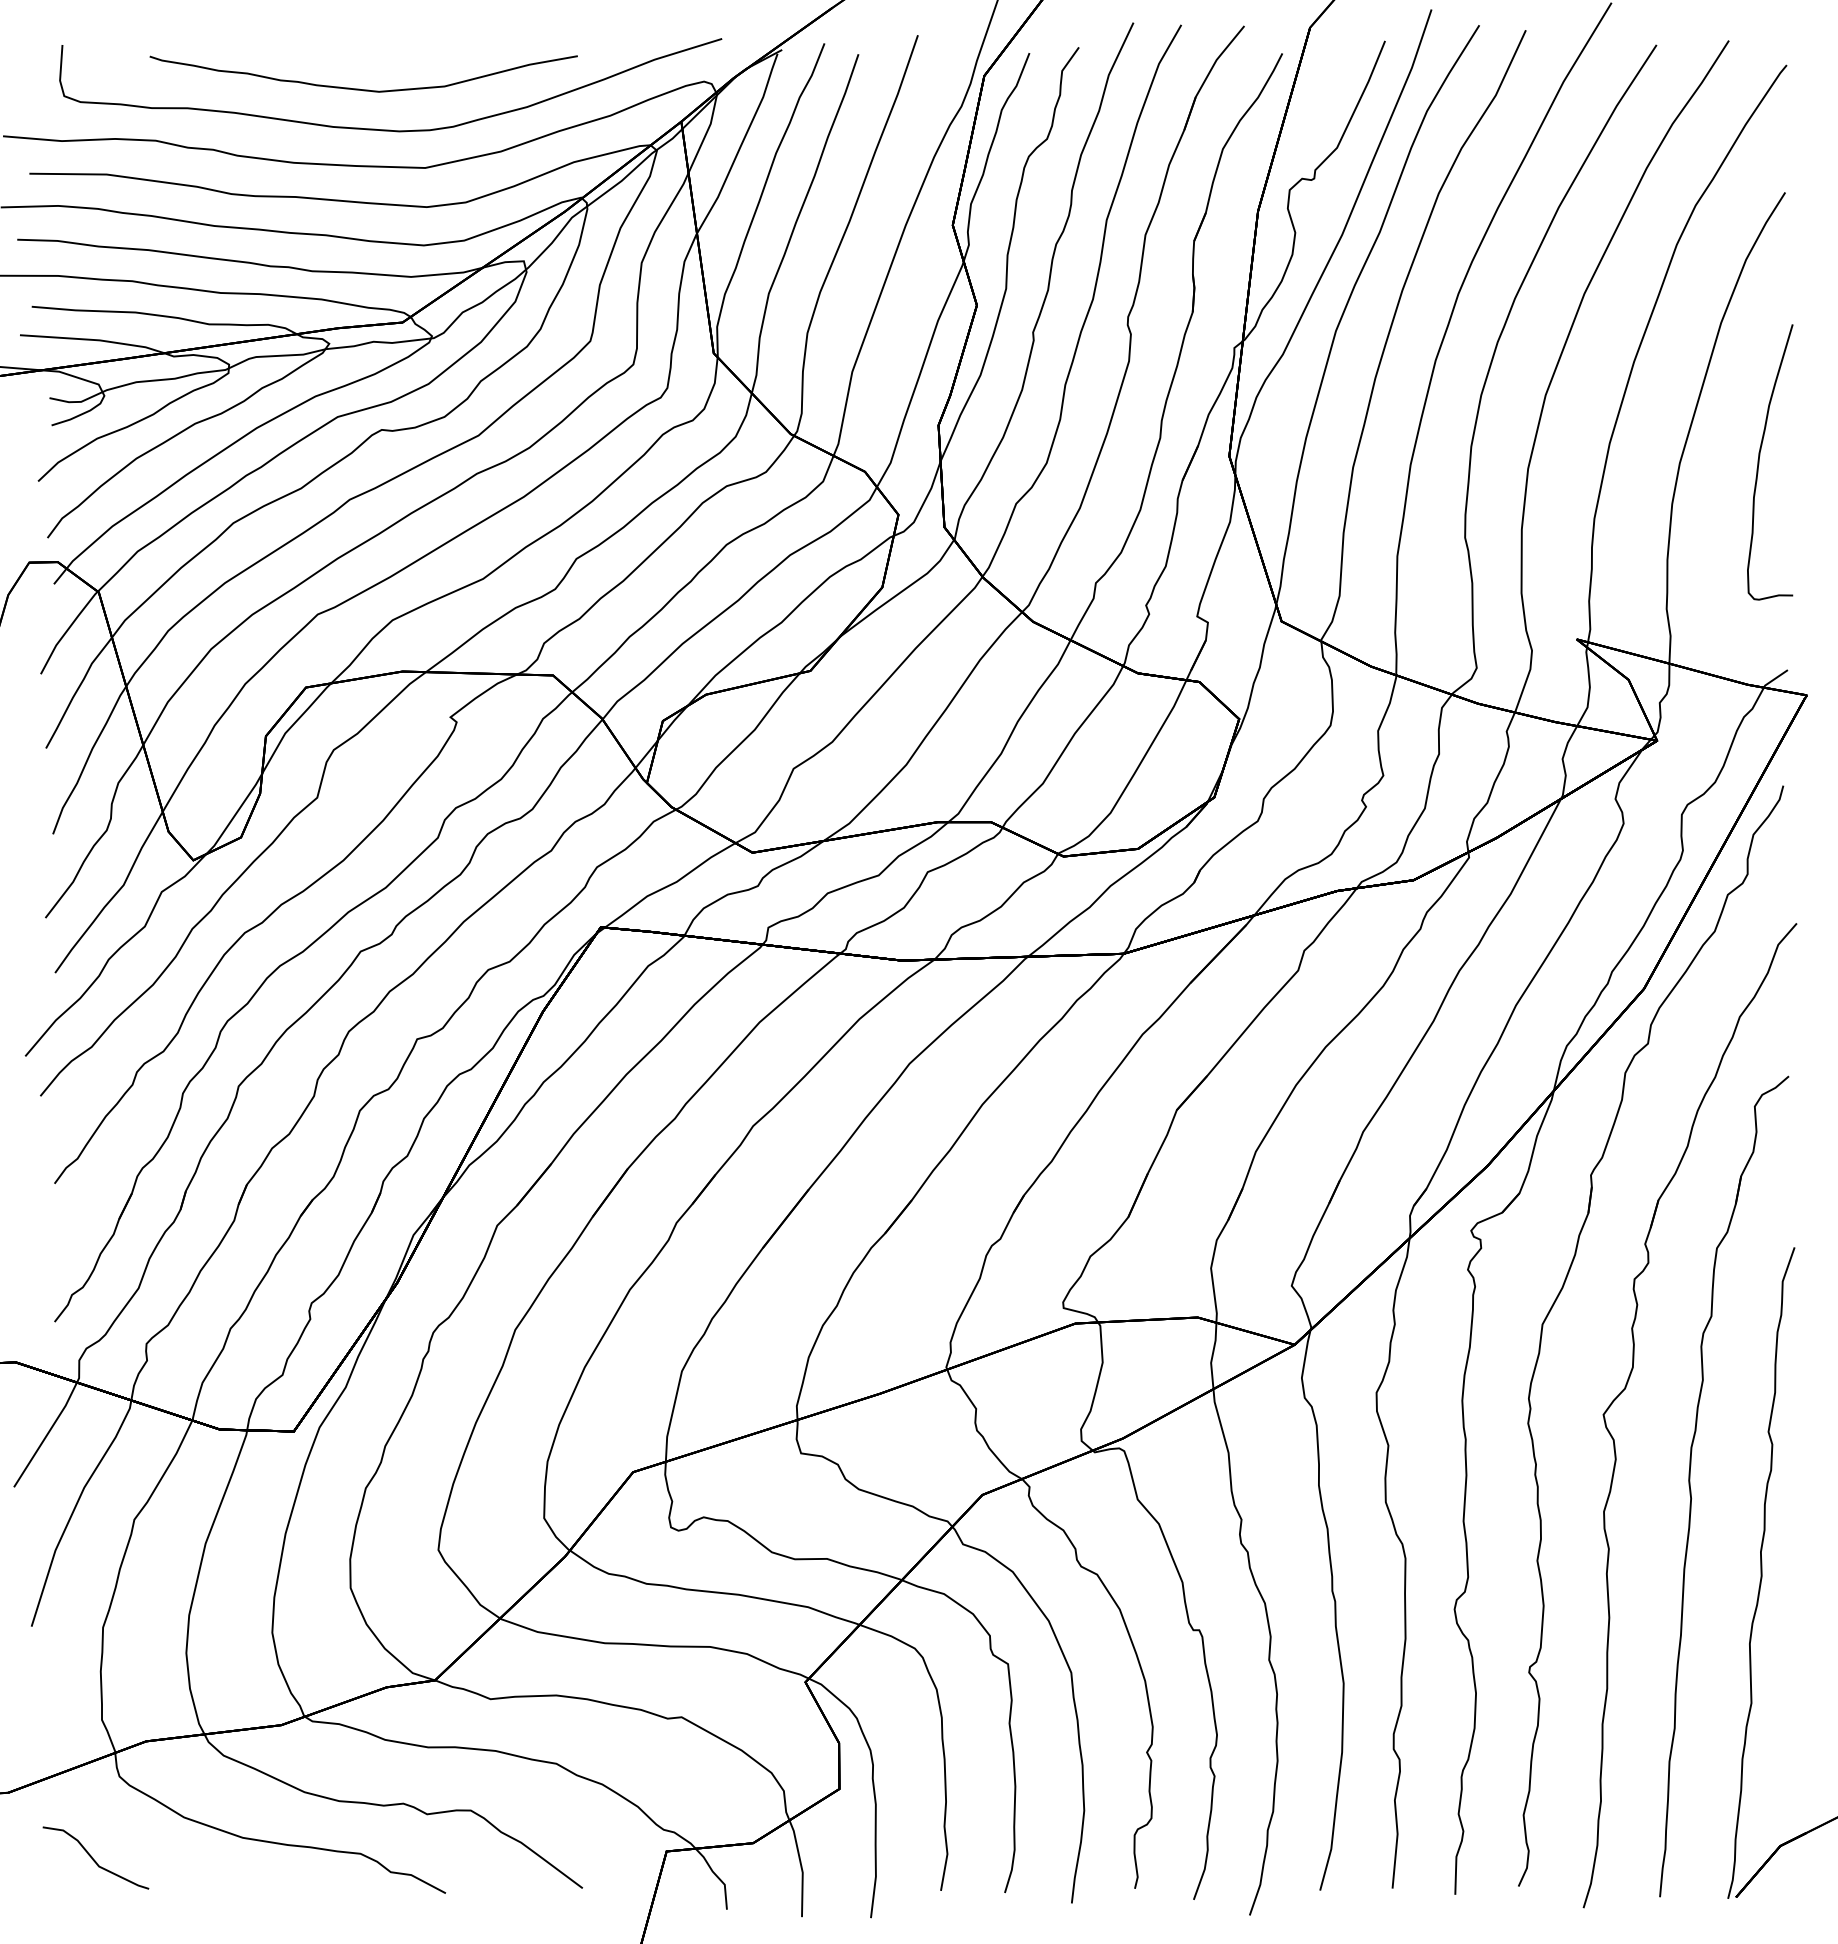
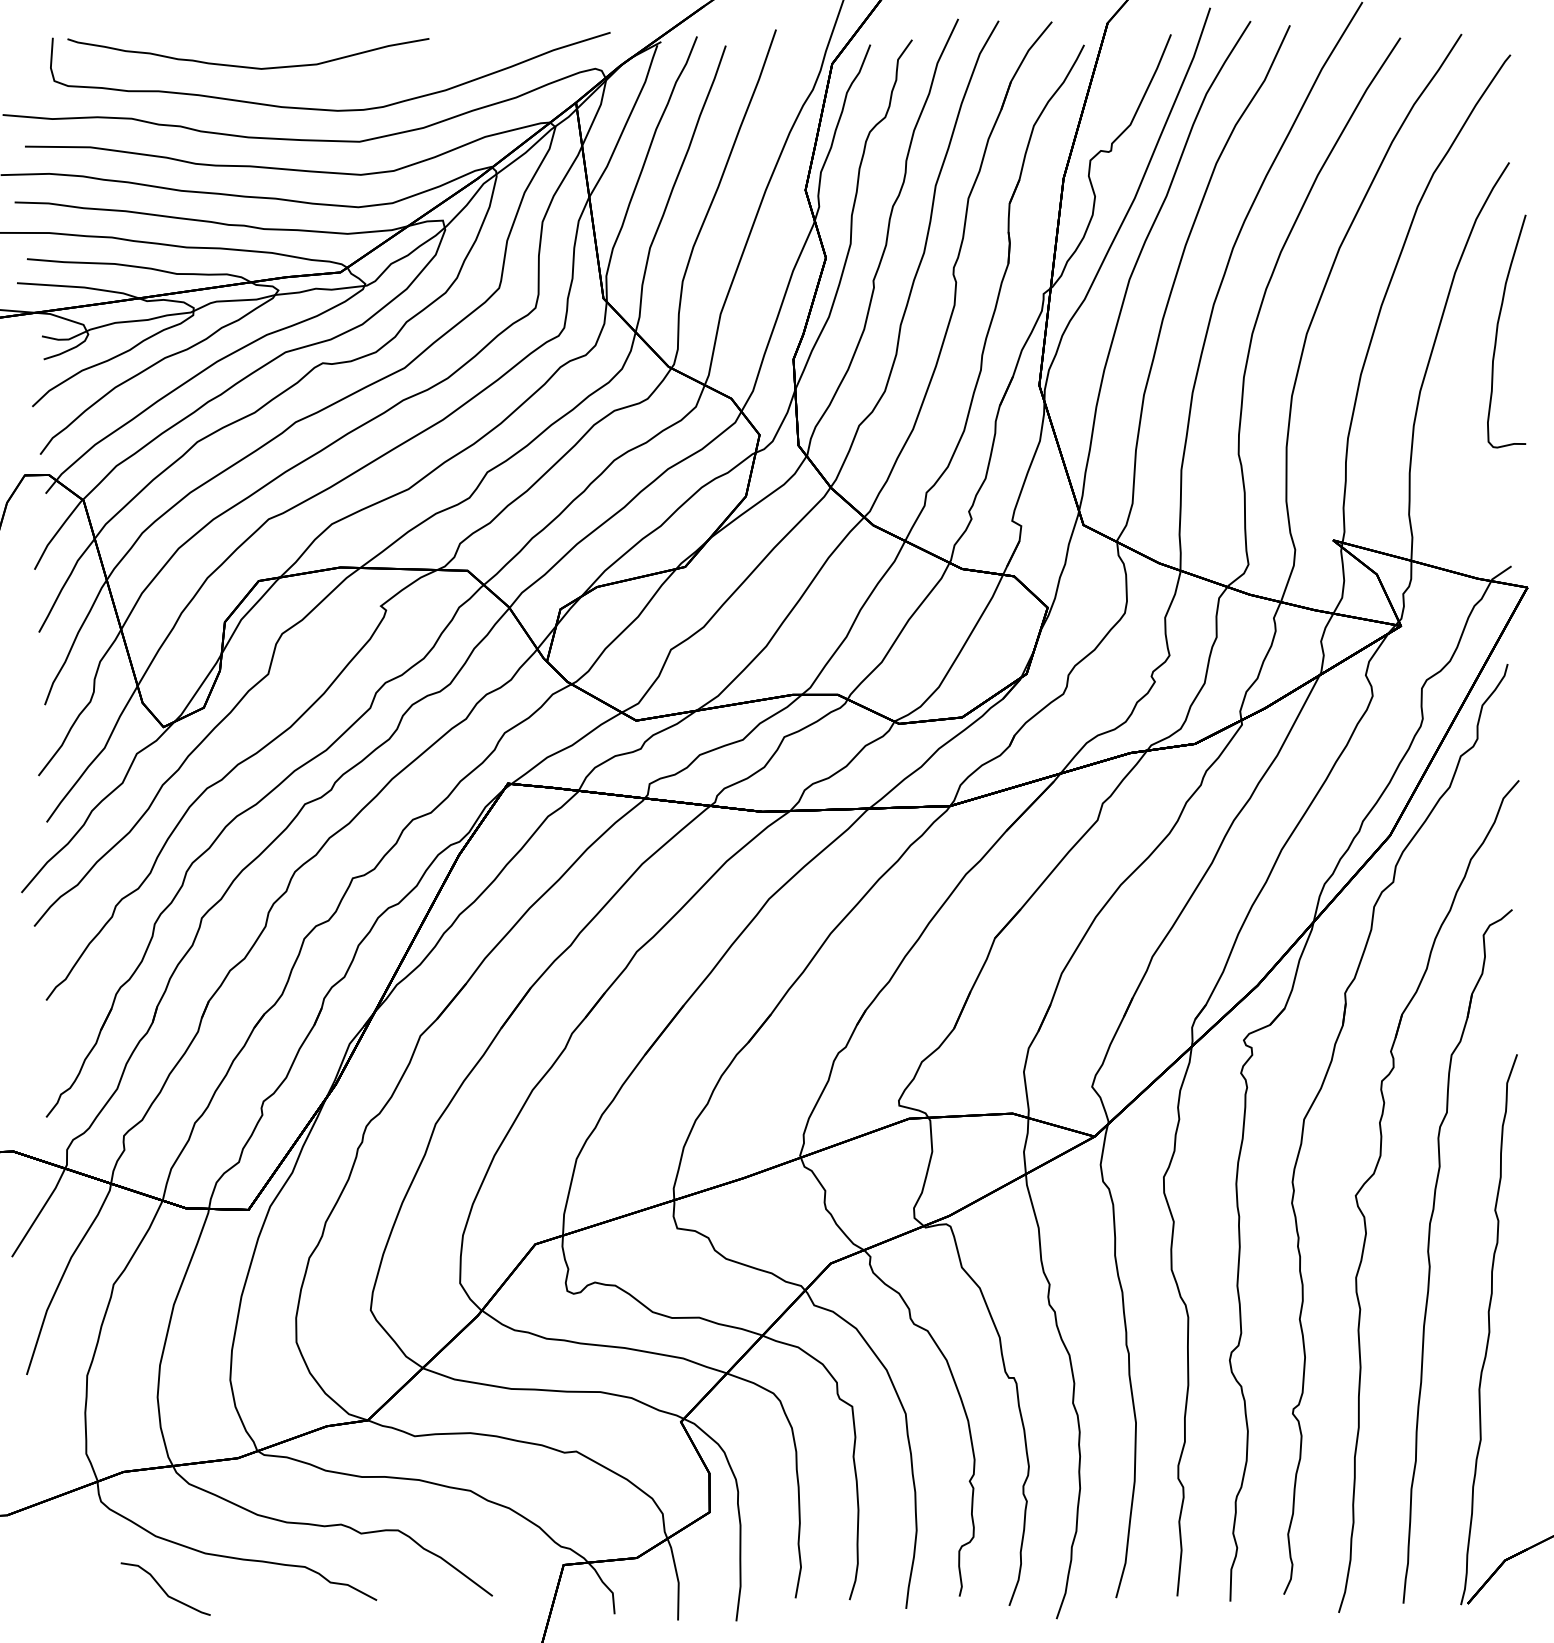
curve: (359, 88) -> (244, 66), moved
curve: (1759, 462) -> (1497, 331), moved
curve: (93, 1858) -> (163, 1589), moved

